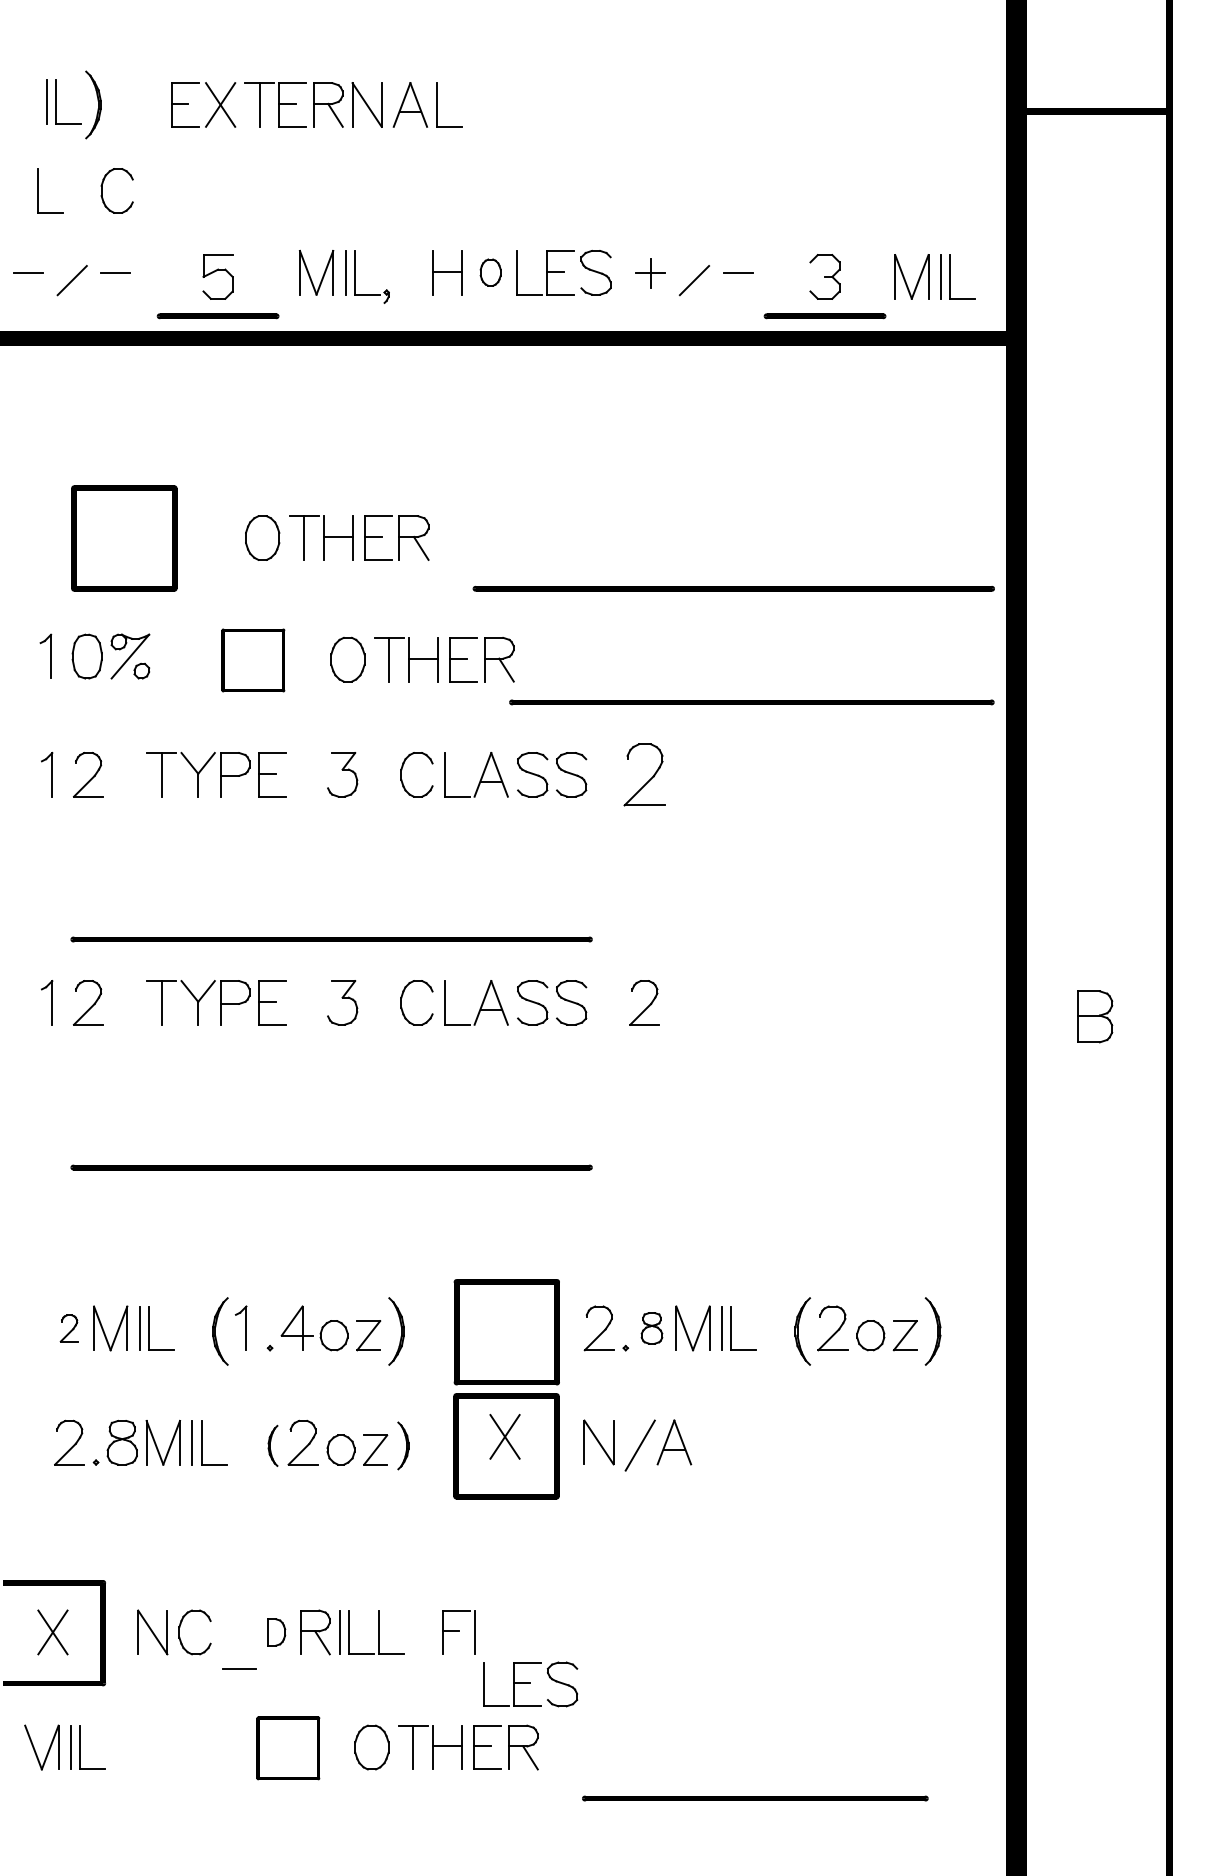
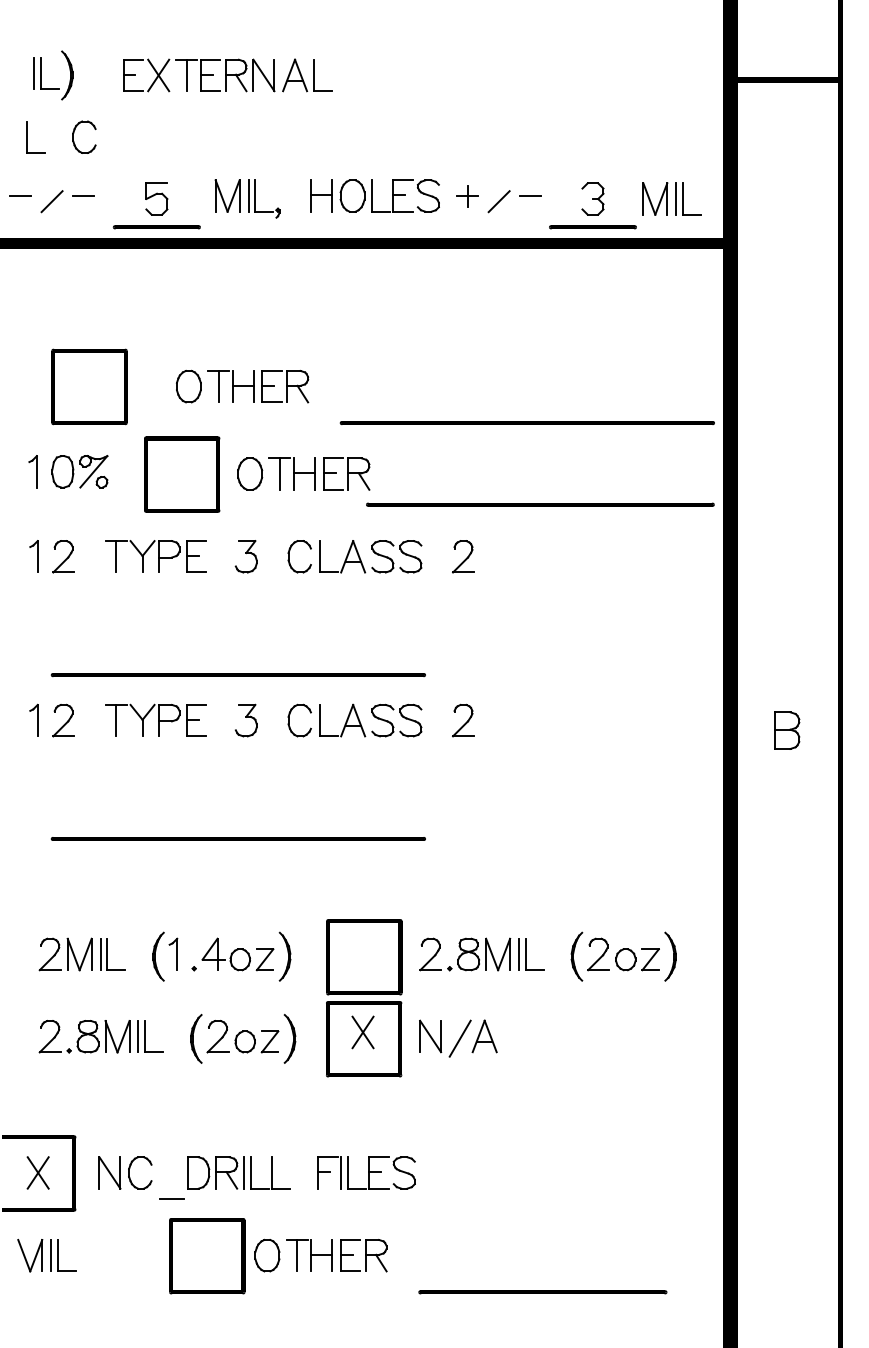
part: (490, 272) -> (352, 195), size x1.67
part: (253, 660) -> (182, 474), size x1.67
part: (644, 774) -> (463, 556), size x0.71
part: (69, 1328) -> (50, 954), size x1.67
part: (651, 1328) -> (468, 954), size x1.43
part: (272, 1445) -> (195, 1038), size x1.67
part: (403, 1445) -> (290, 1038), size x1.43
part: (276, 1632) -> (198, 1172), size x1.67
part: (530, 1684) -> (381, 1172), moved
part: (288, 1748) -> (207, 1256), size x1.67

